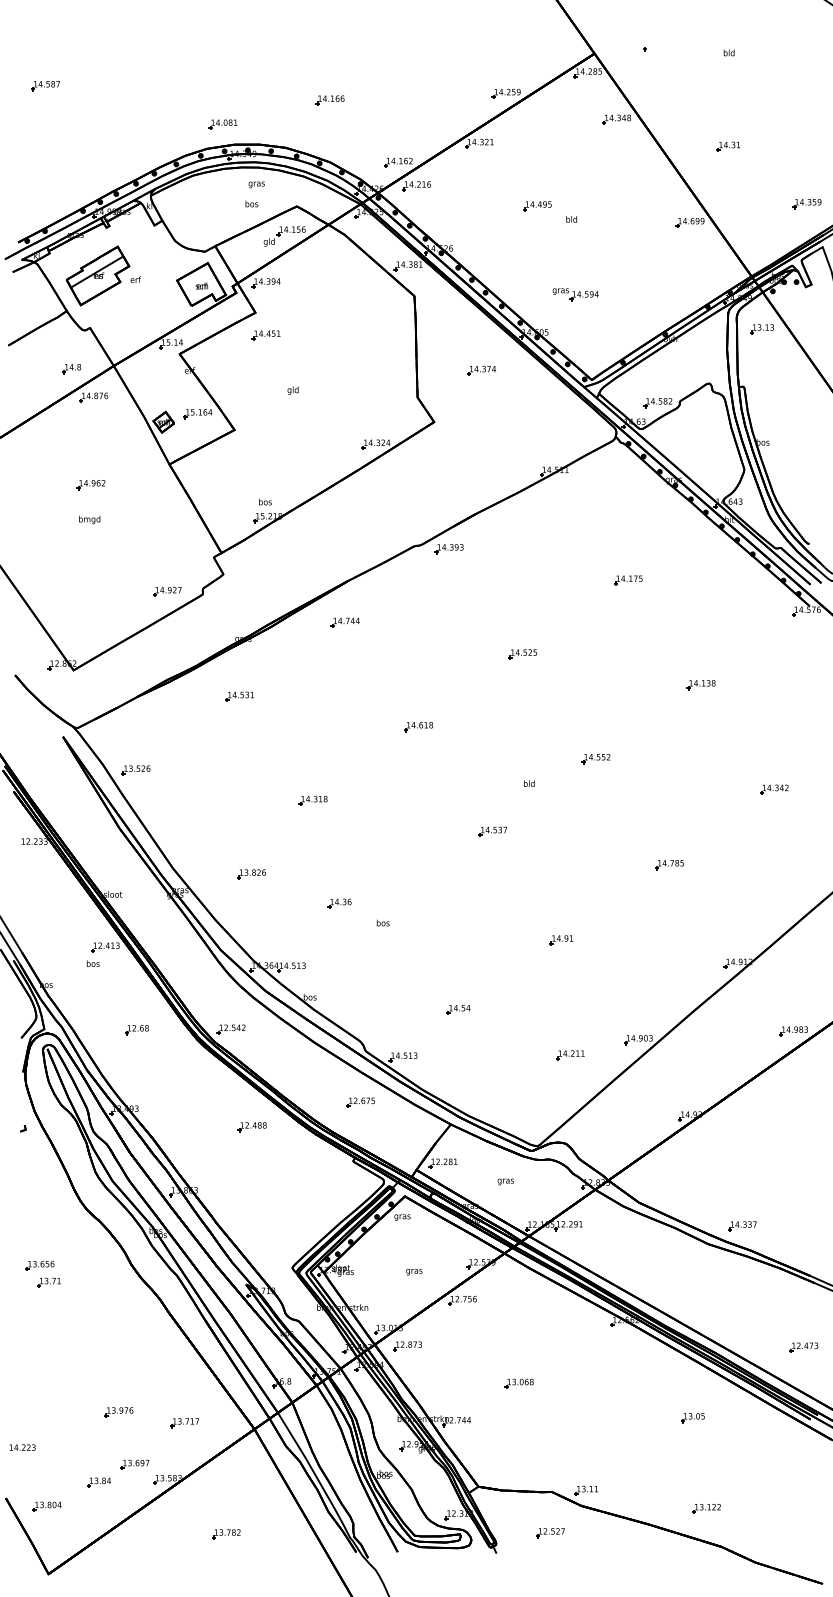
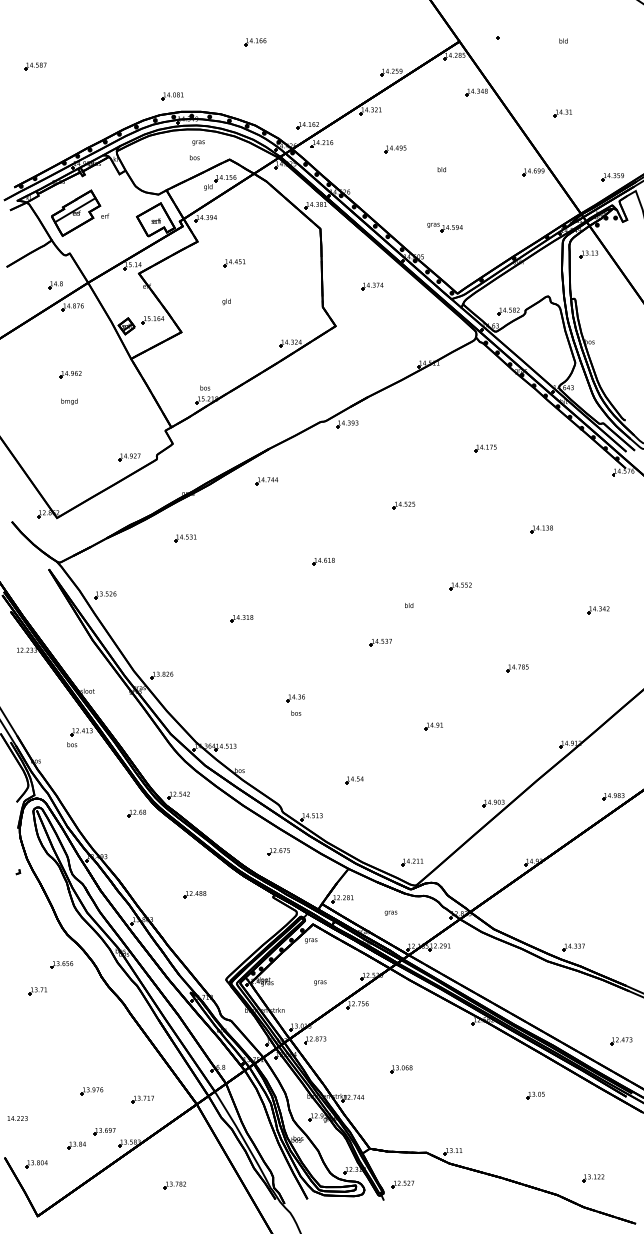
part: (329, 100) -> (254, 42), moved
part: (806, 204) -> (612, 177), moved
part: (537, 206) -> (395, 149), moved
part: (265, 335) -> (233, 263), moved
part: (251, 874) -> (162, 675), moved
part: (339, 903) -> (295, 698), moved
part: (136, 1030) -> (136, 814), moved
part: (570, 1055) -> (412, 862), moved
part: (251, 1127) -> (194, 895), moved
part: (39, 1265) -> (61, 964), moved
part: (706, 1508) -> (593, 1177), moved
part: (550, 1533) -> (403, 1184), moved

